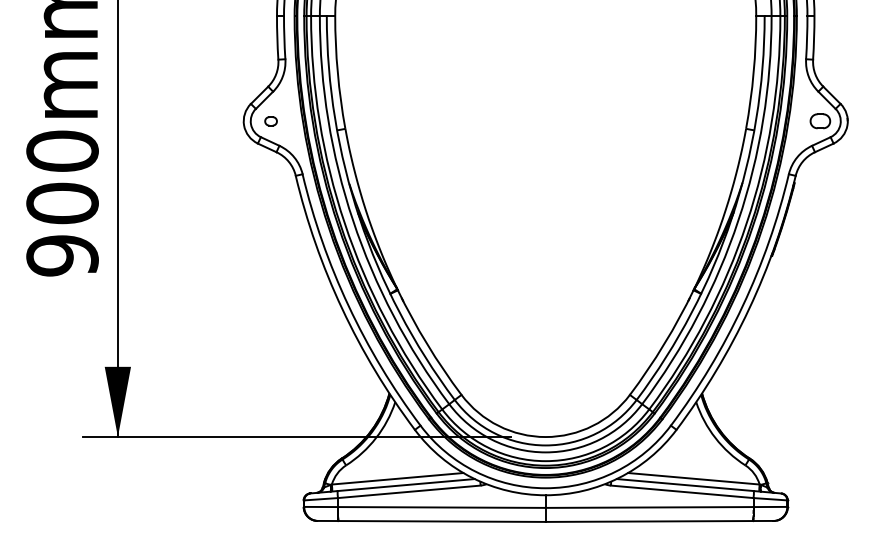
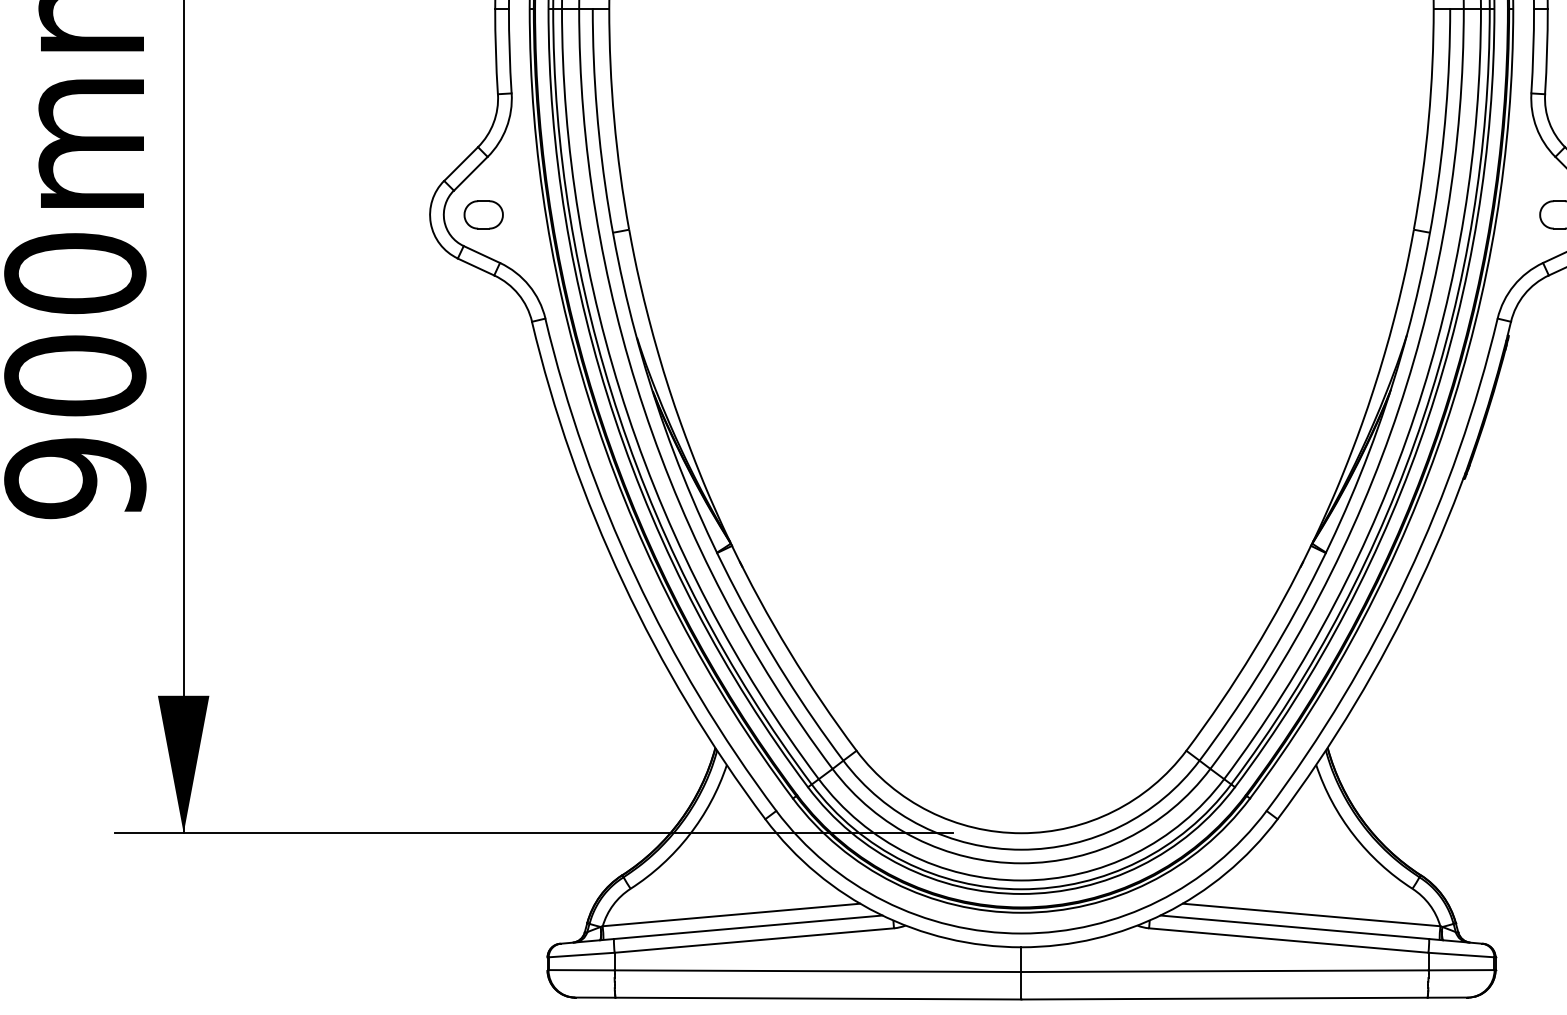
part: (270, 121) -> (482, 215), size x1.67

